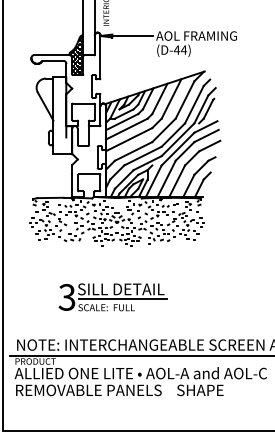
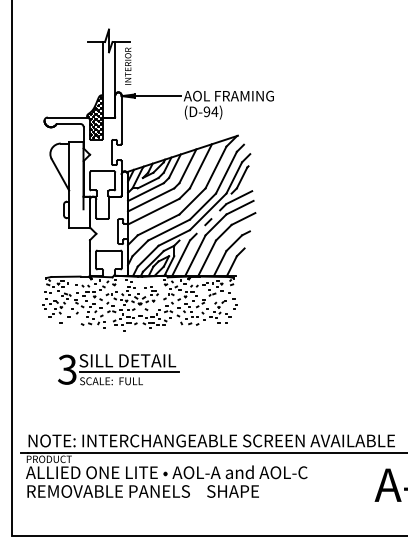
text: (176, 49) -> (206, 111), (D-44) -> (D-94)
line: (178, 149) -> (208, 222), solid -> dashed
part: (112, 297) -> (118, 369), moved

